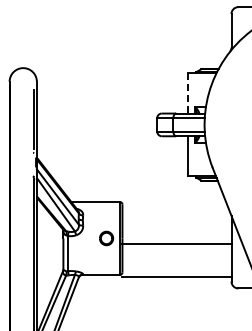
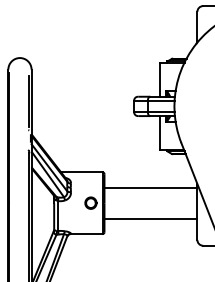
line: (187, 94) -> (159, 80), dashed -> solid
line: (176, 244) -> (150, 187), moved
line: (176, 276) -> (150, 218), moved

